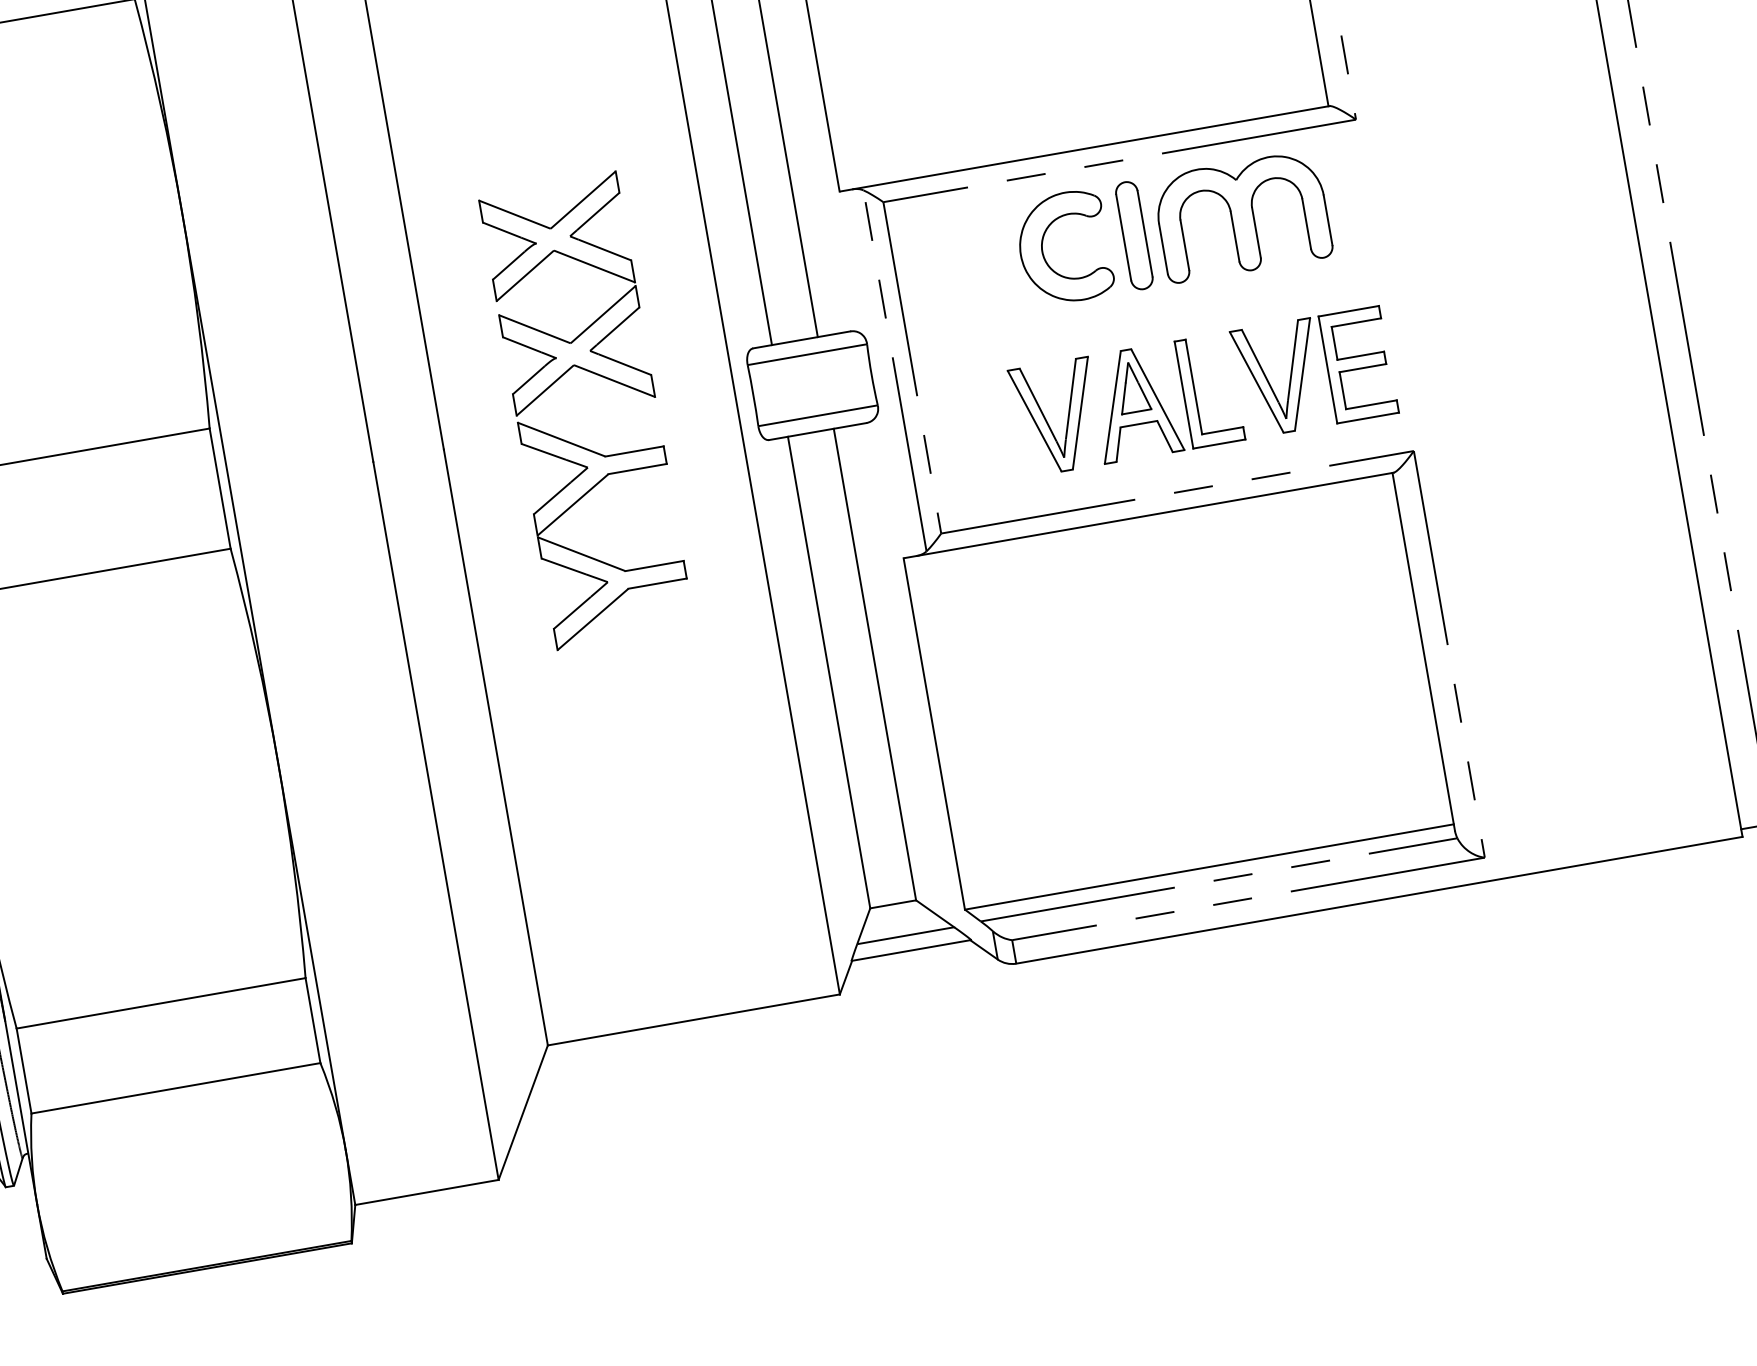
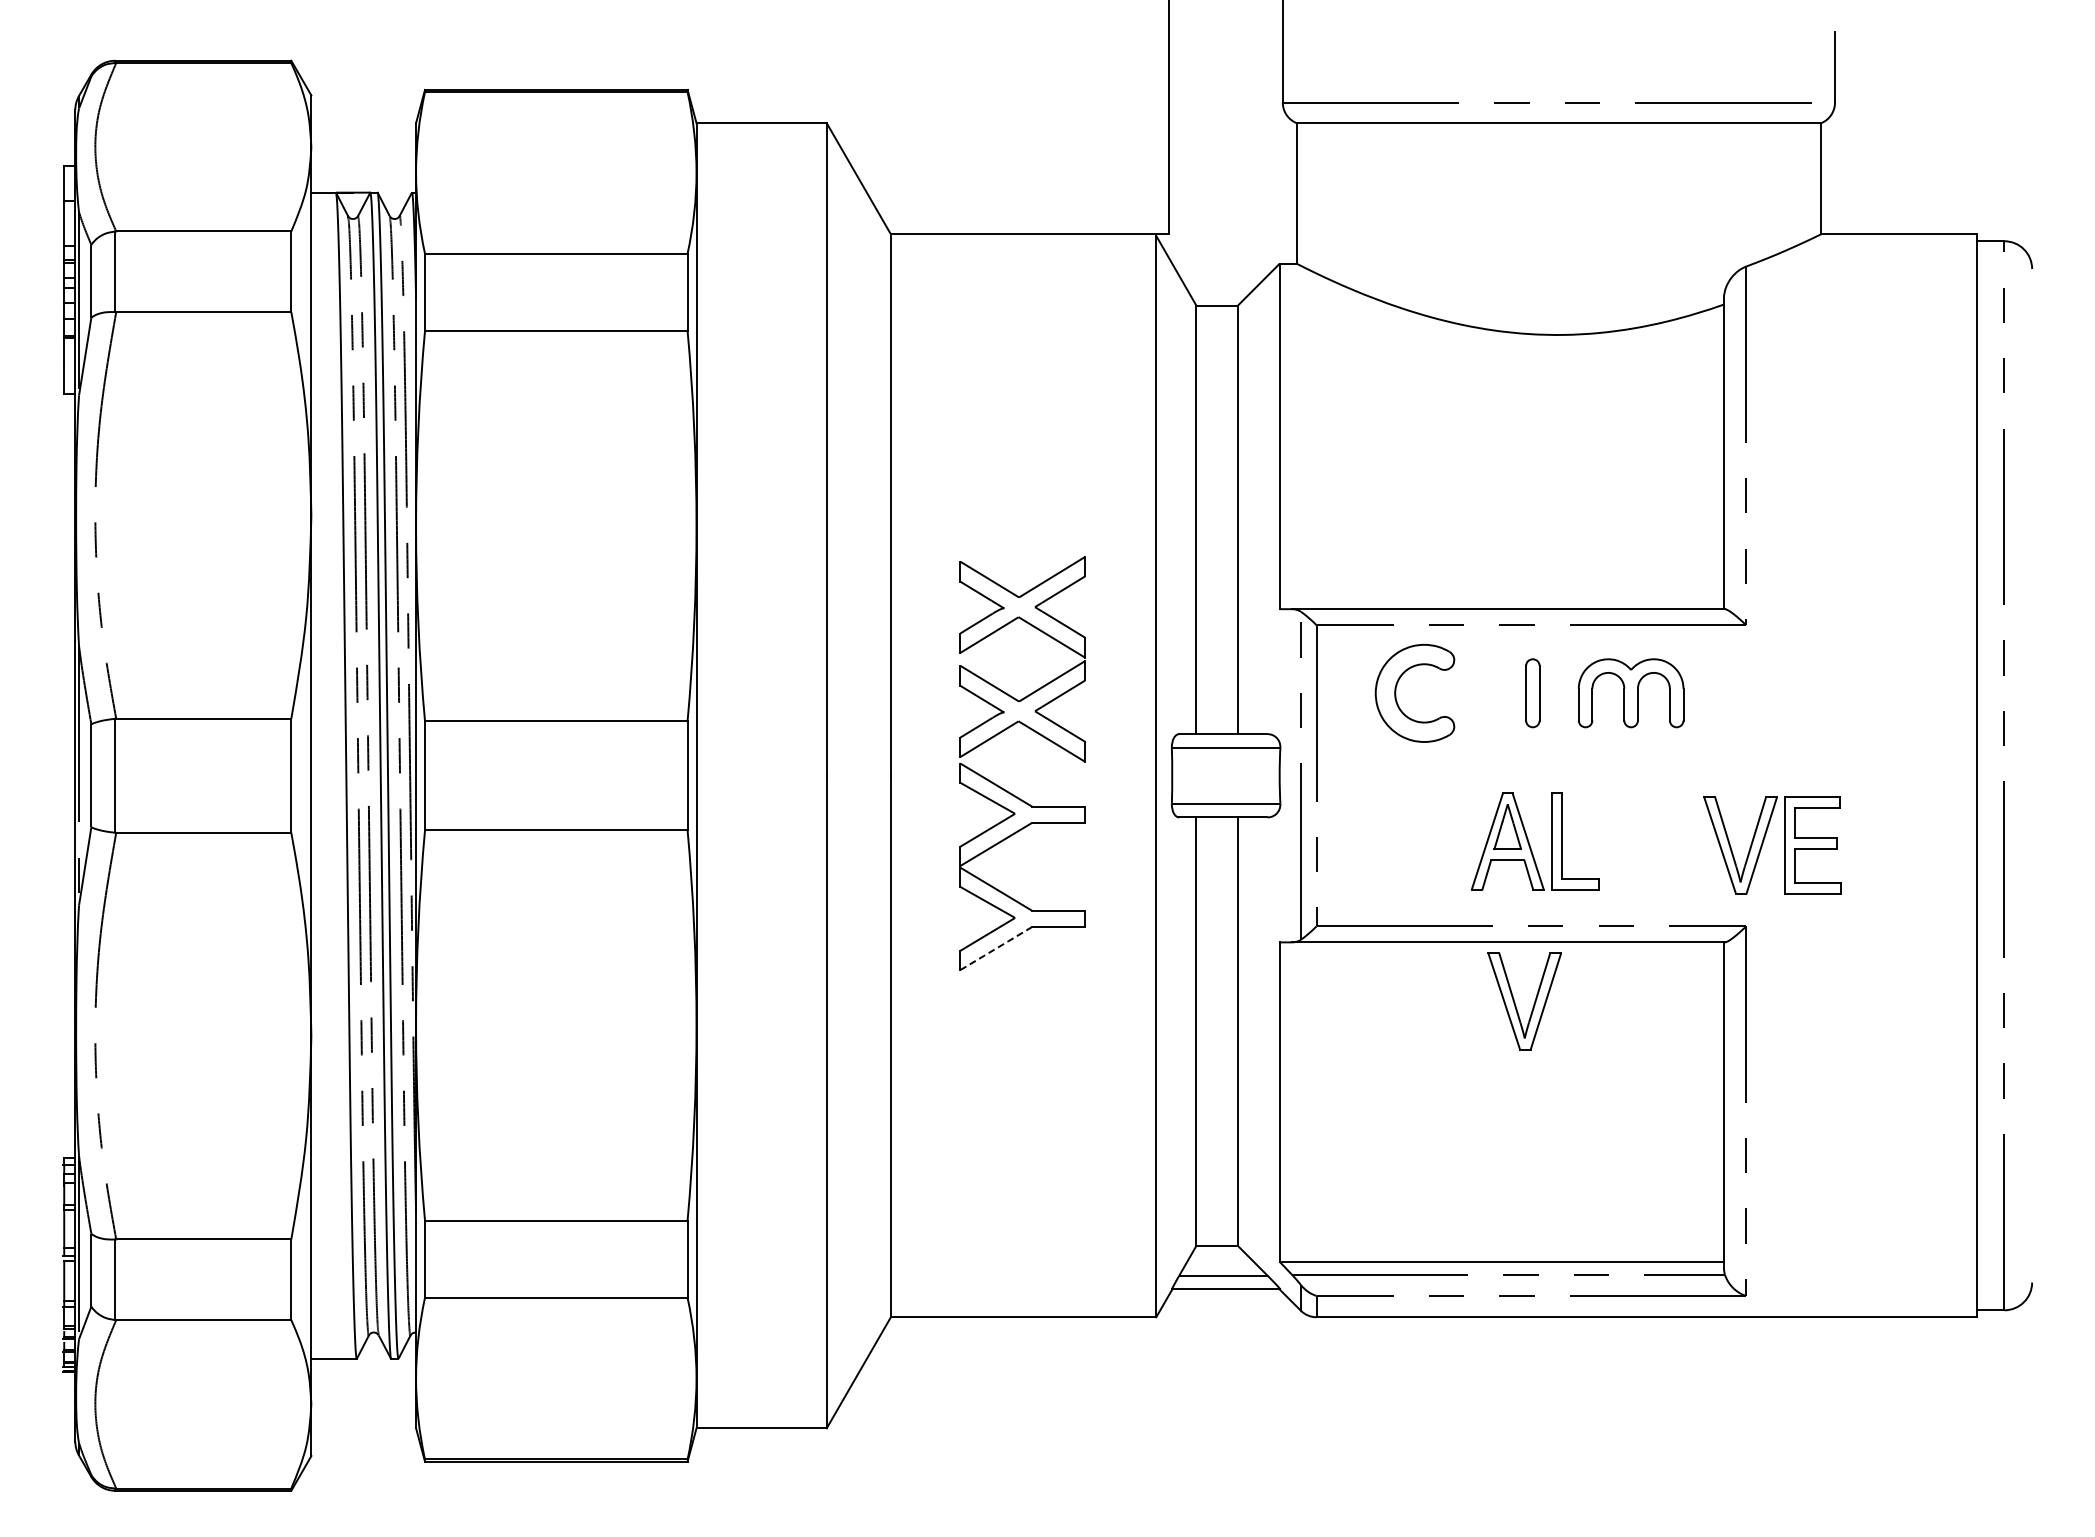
part: (1241, 215) -> (1630, 692), size x0.7
part: (1133, 234) -> (1532, 692), size x0.7
part: (1043, 250) -> (1396, 692), moved
part: (1304, 372) -> (1763, 844), moved
part: (1048, 423) -> (1516, 1005), moved
line: (593, 619) -> (996, 948), solid -> dashed

